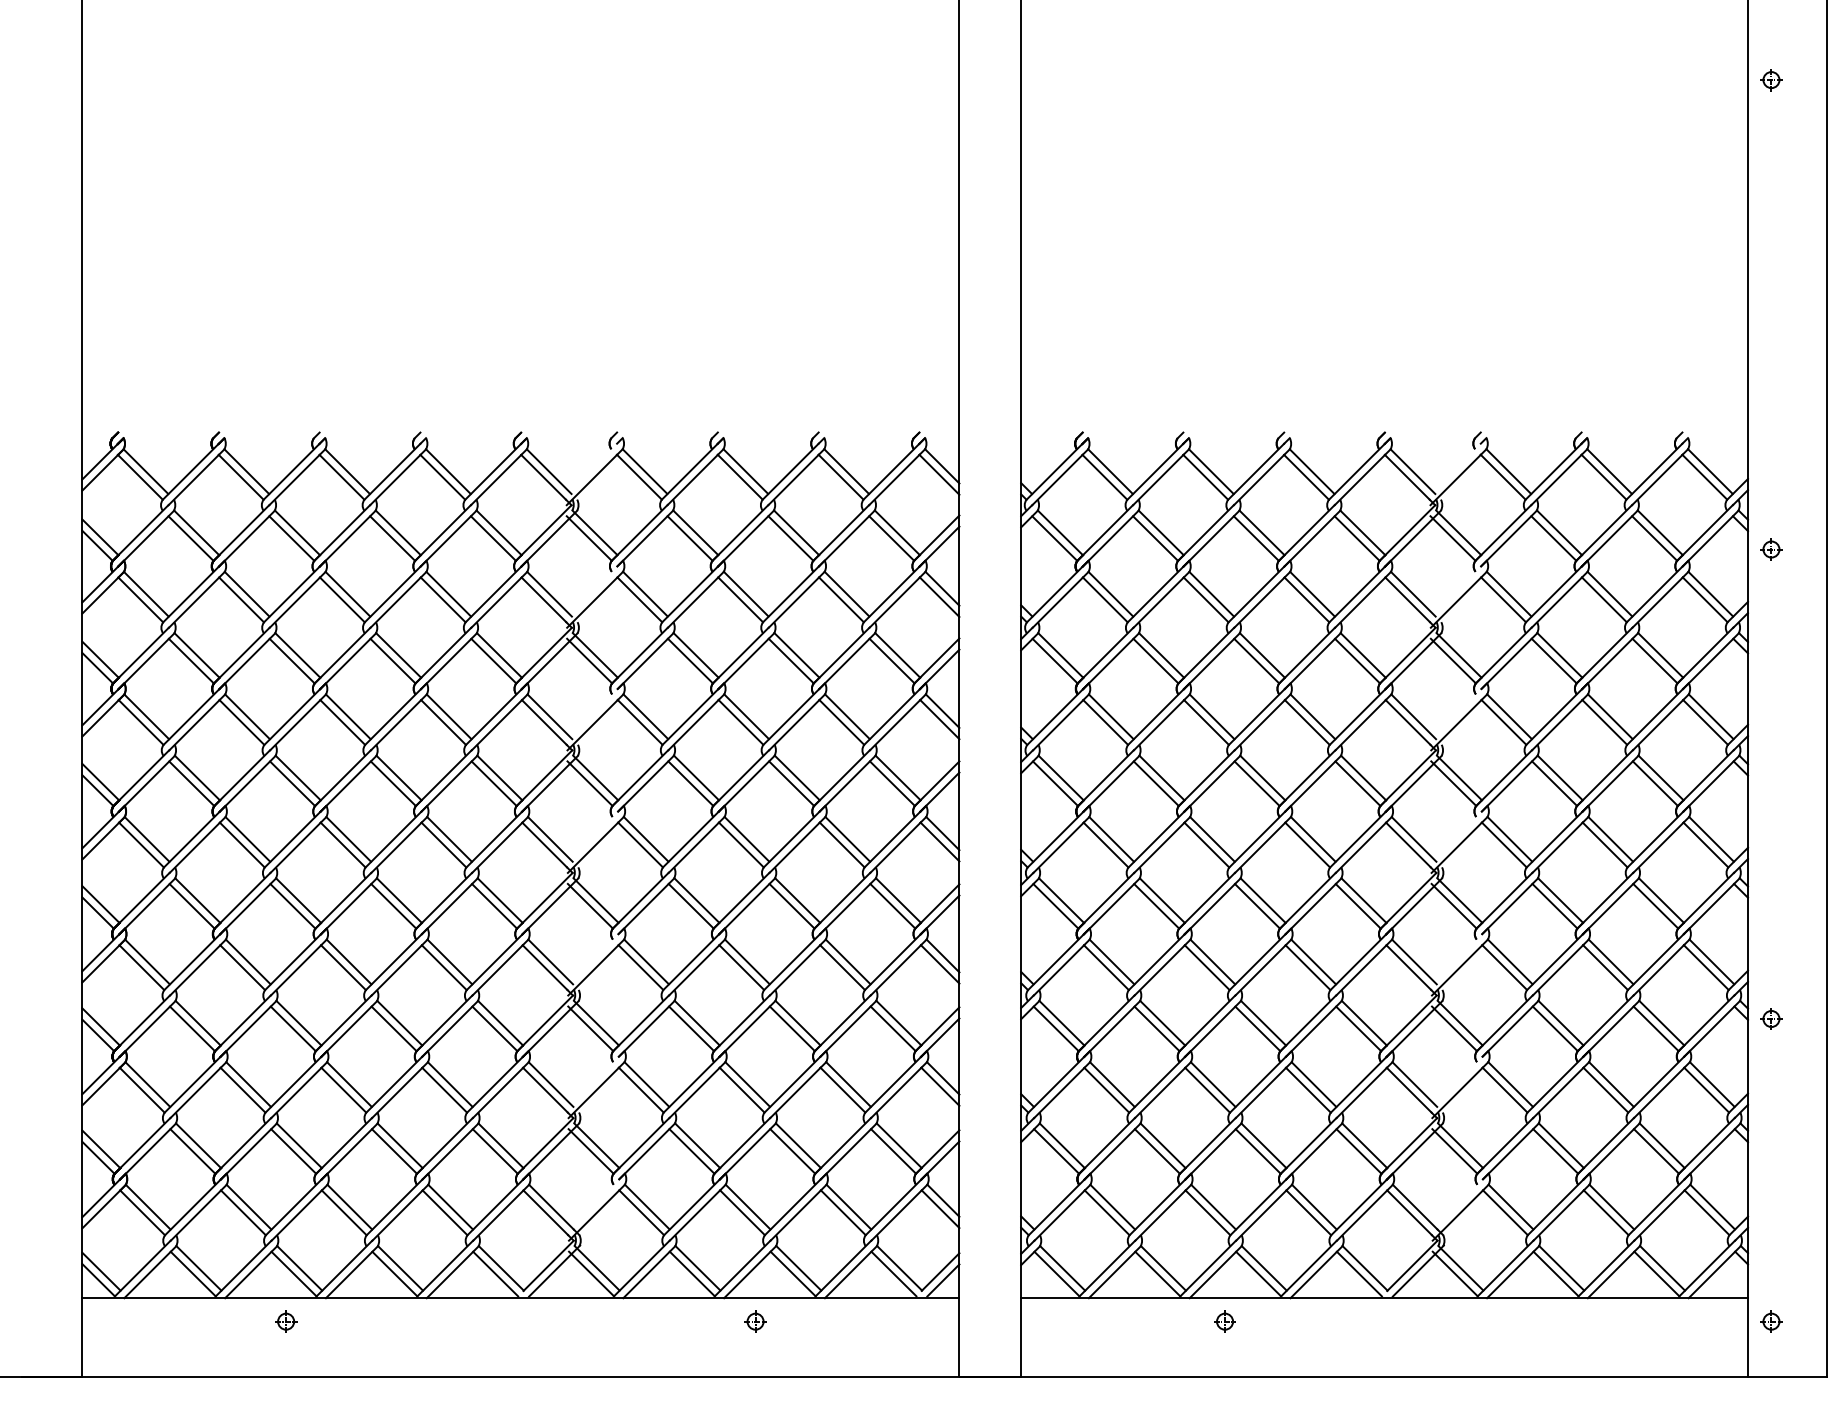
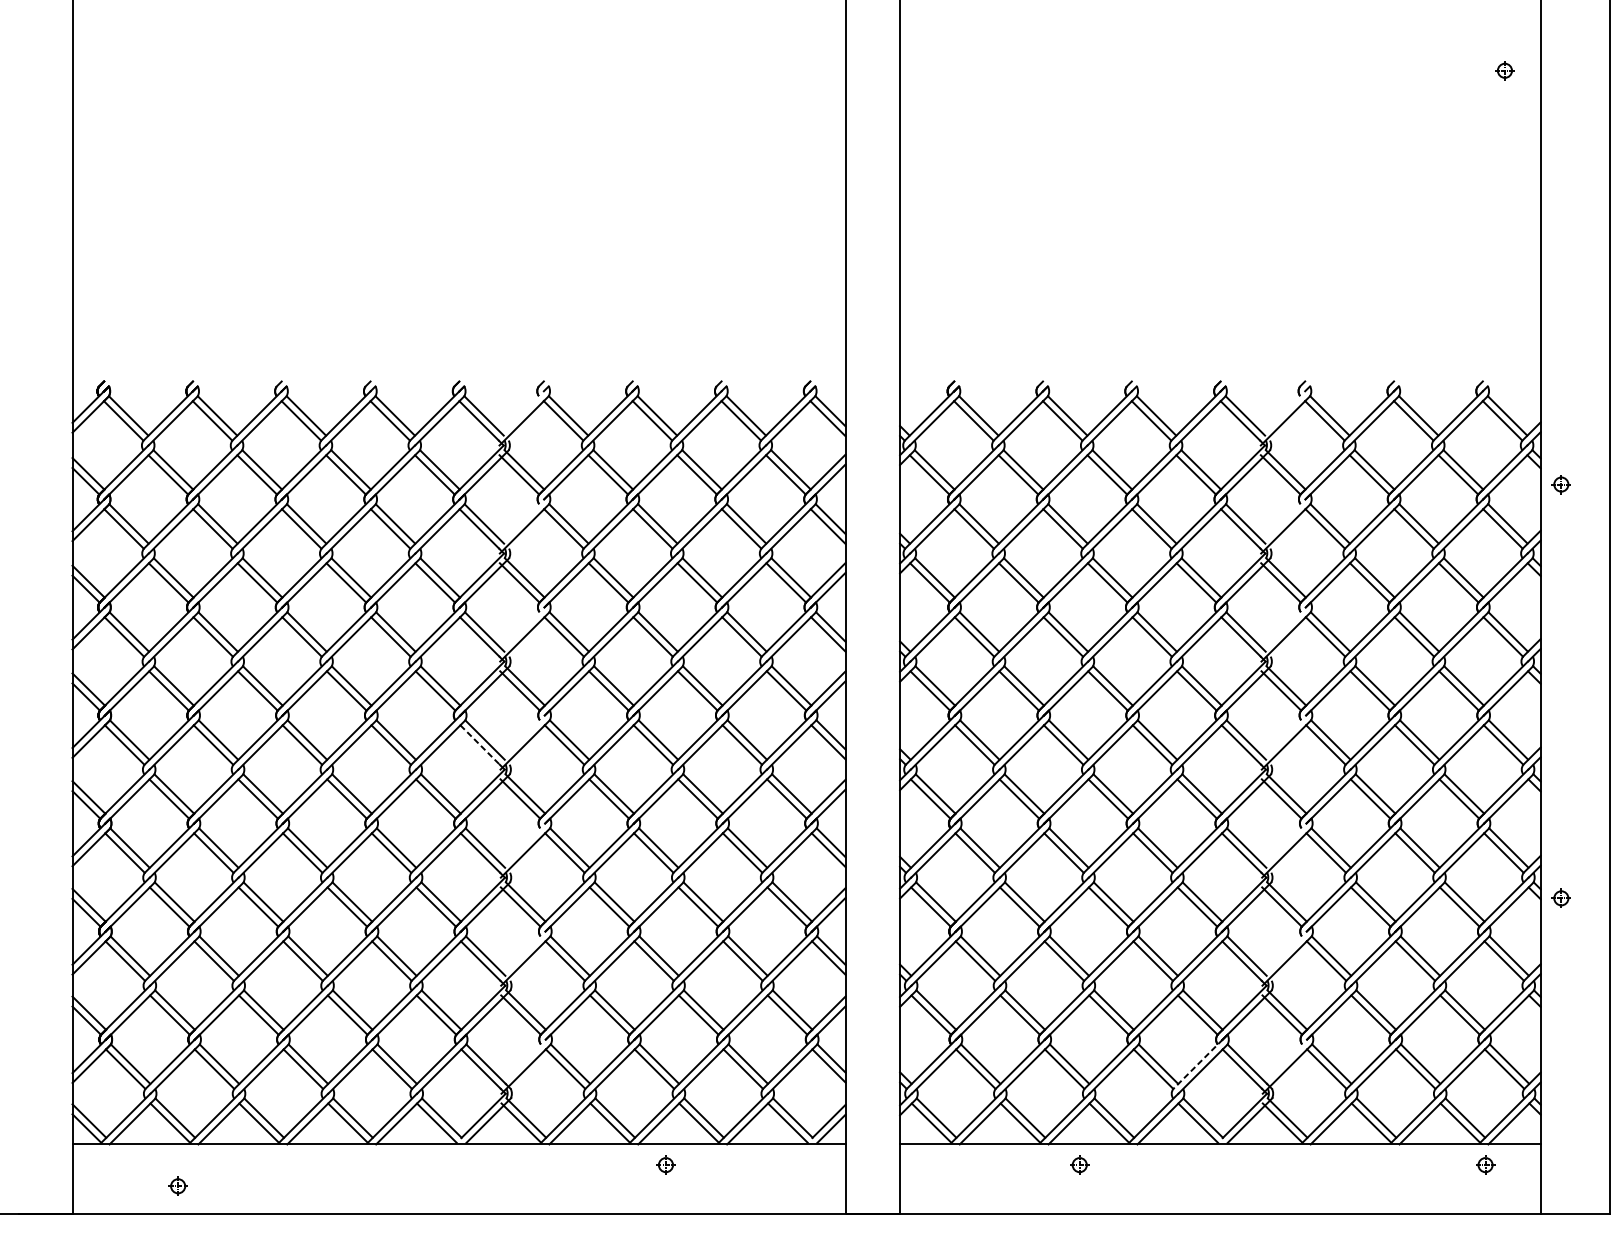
part: (1771, 80) -> (1504, 71), moved
line: (544, 845) -> (479, 745), solid -> dashed
line: (1359, 1207) -> (1198, 1064), solid -> dashed
part: (286, 1321) -> (178, 1186), moved
part: (1771, 1321) -> (1485, 1164), moved

